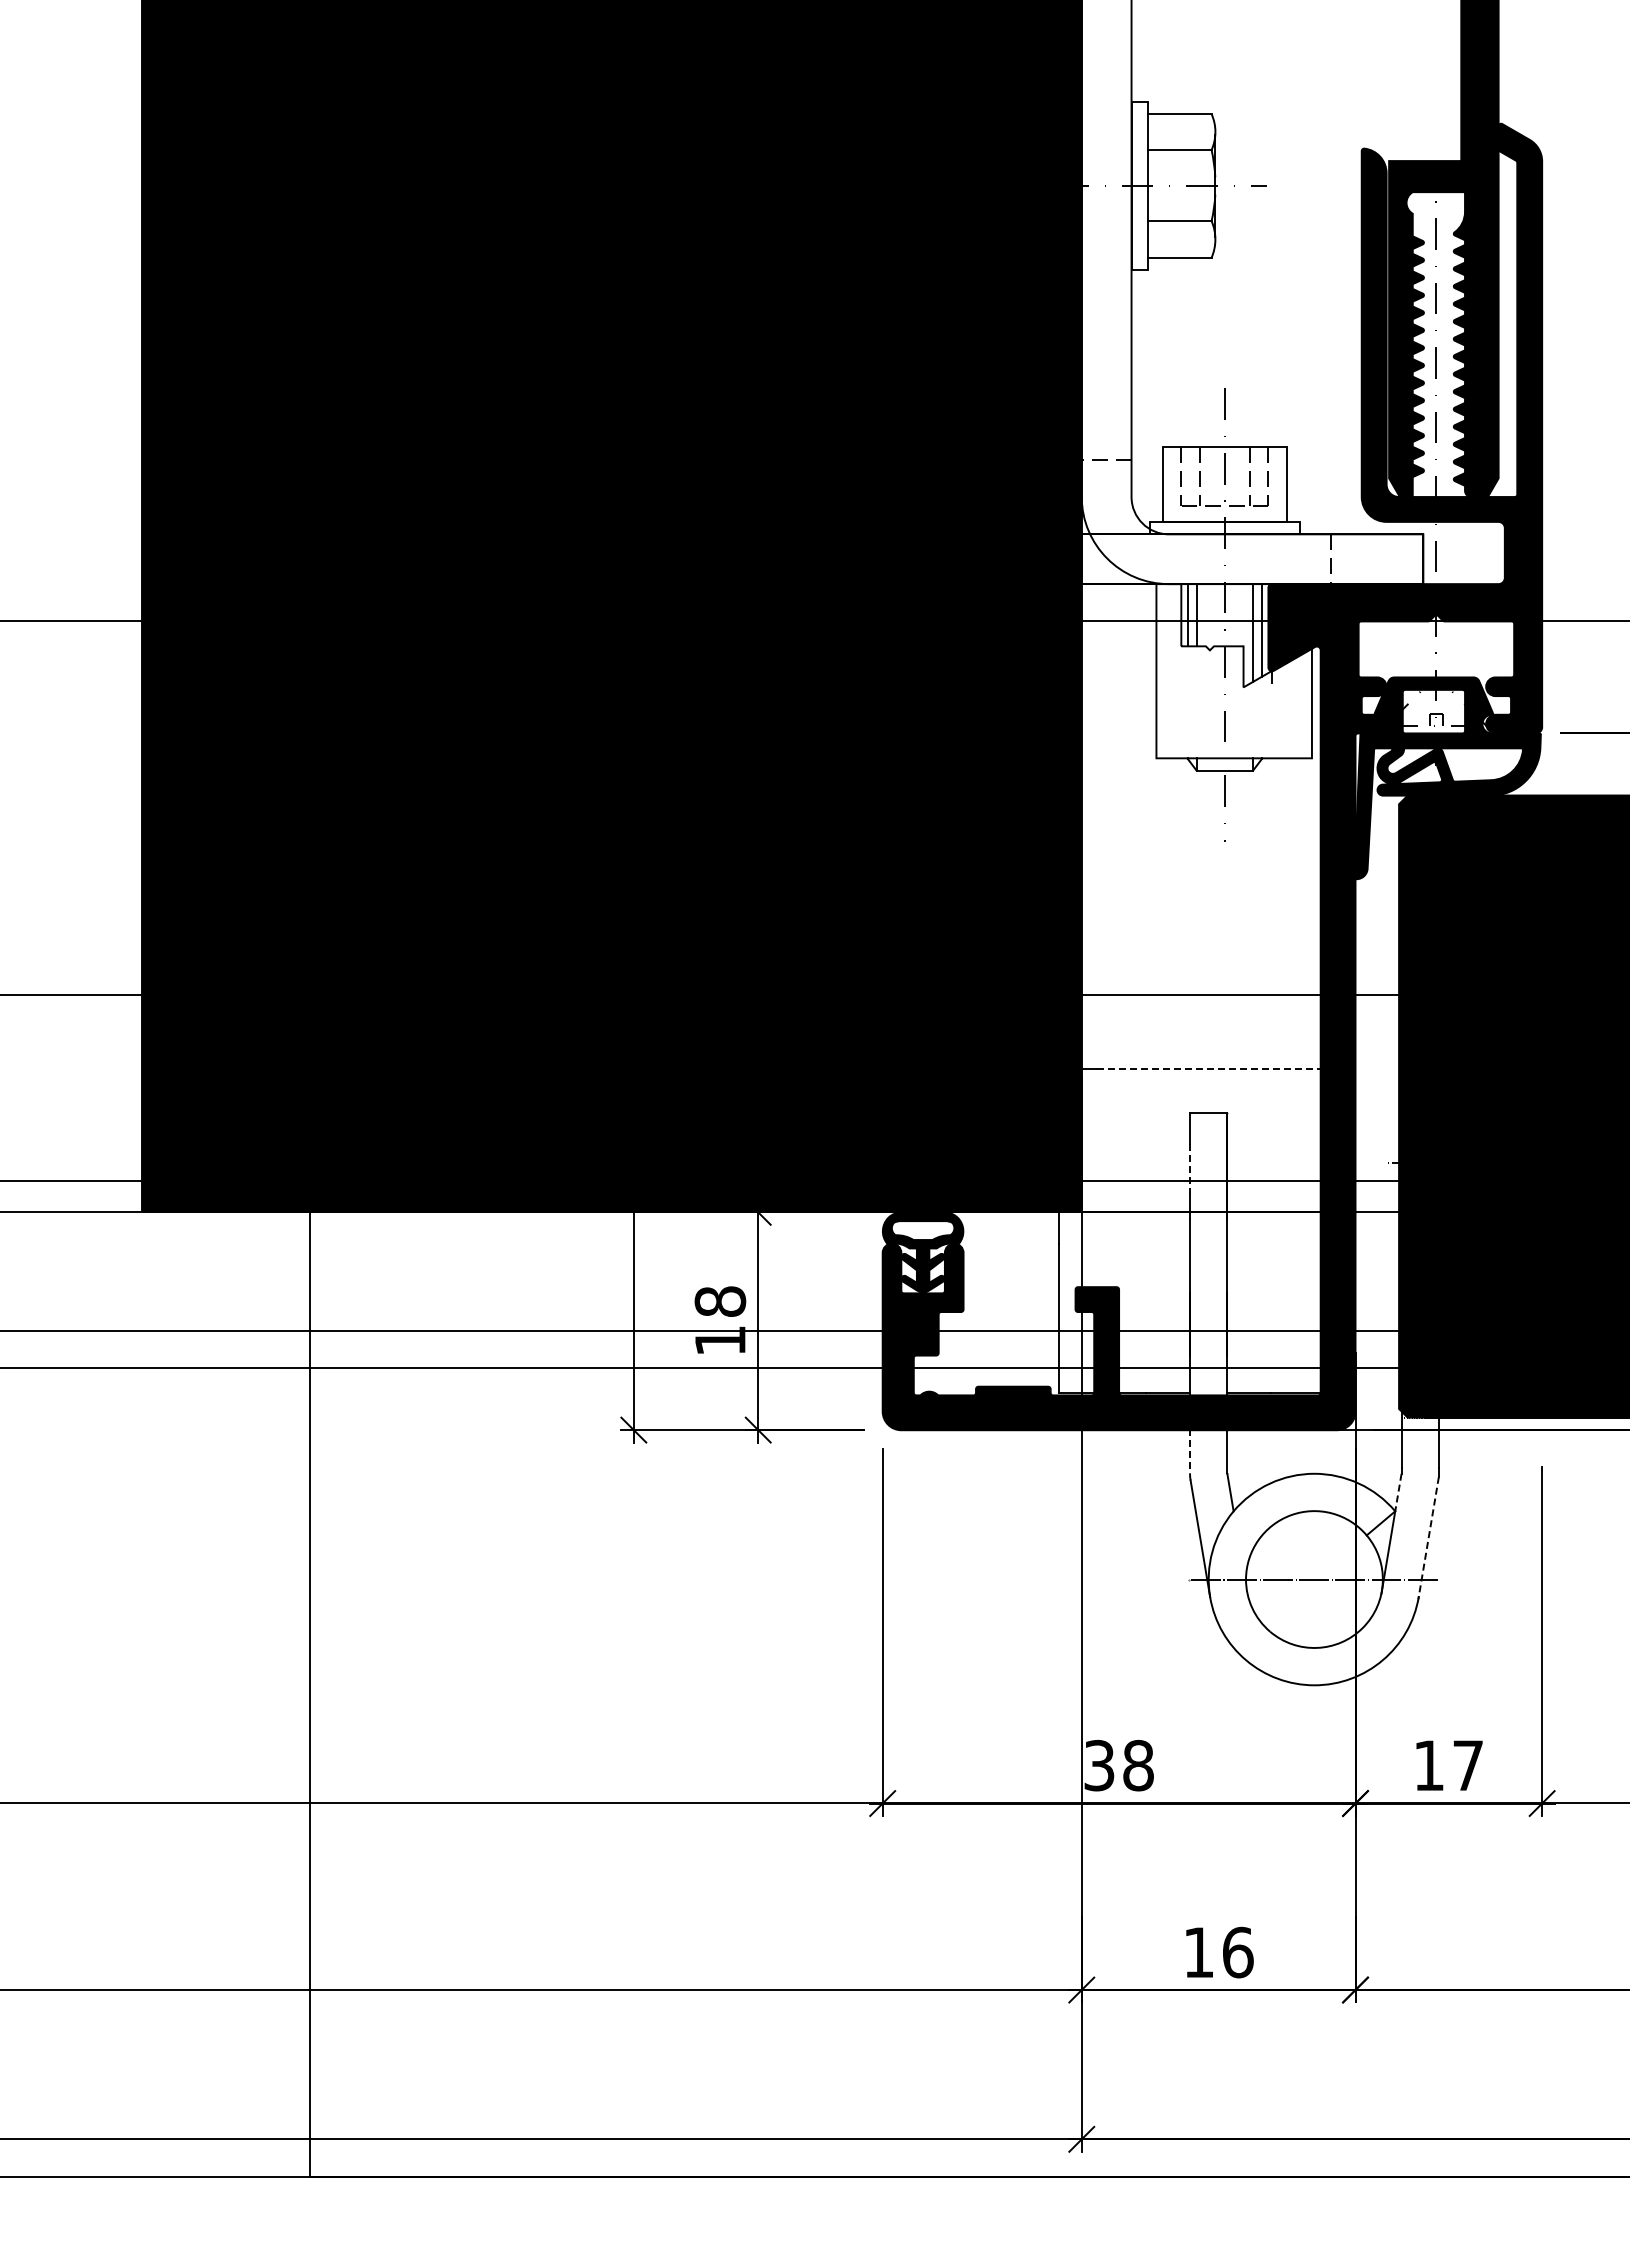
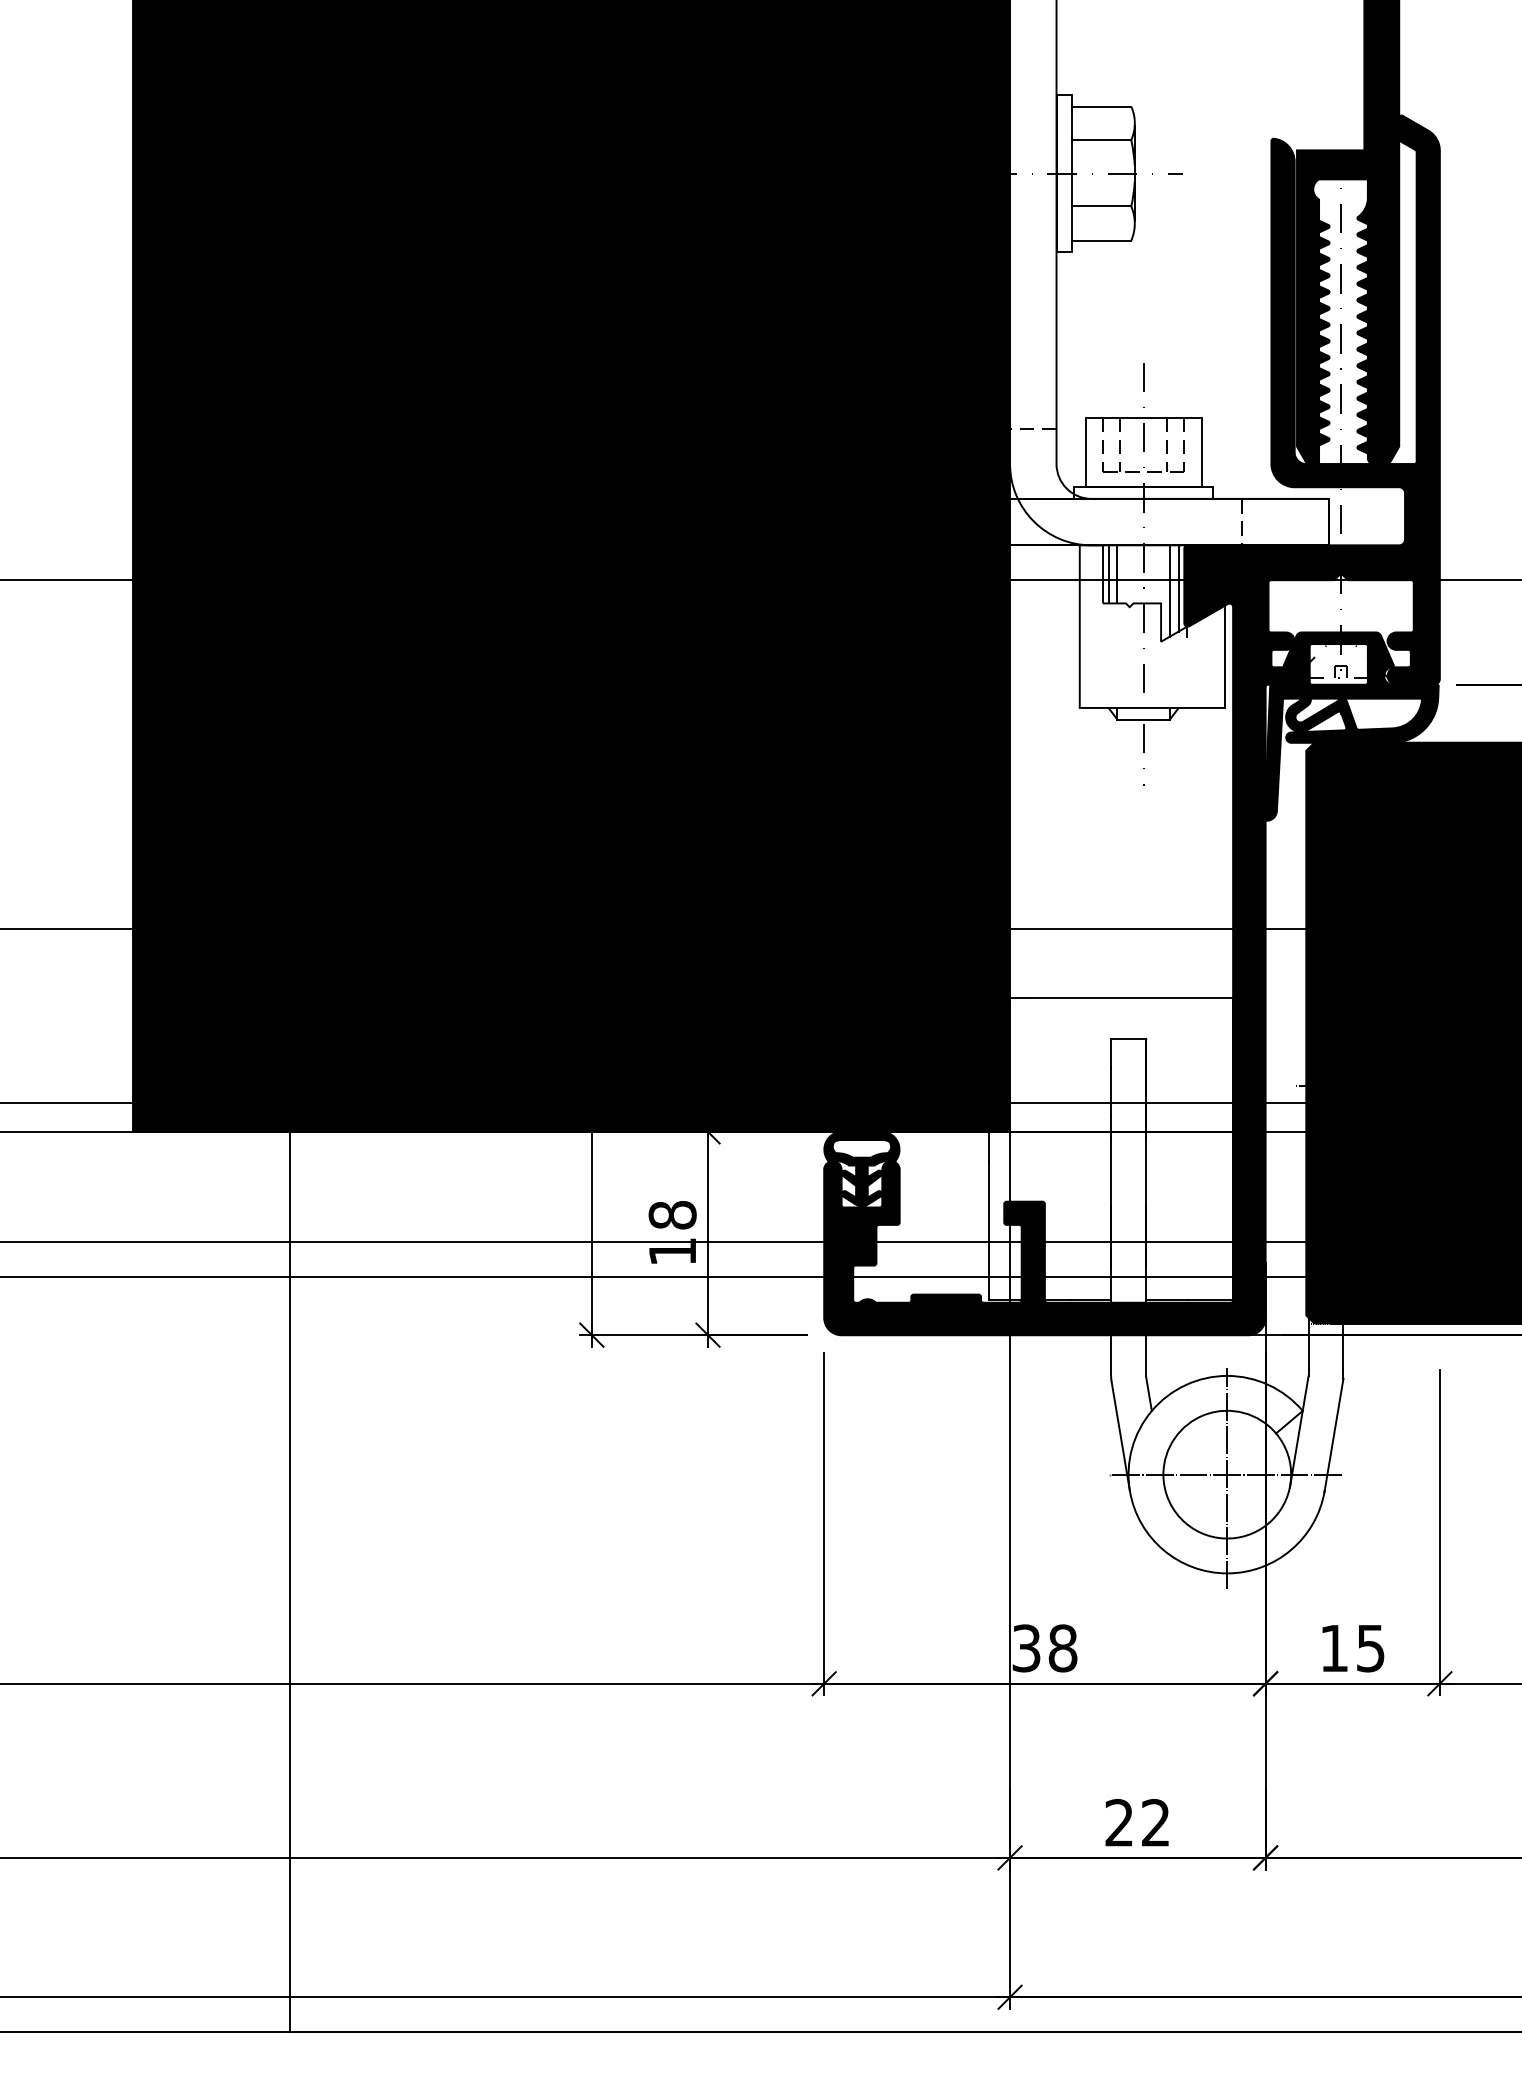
line: (1208, 1069) -> (1128, 998), dashed -> solid
line: (1190, 1168) -> (1111, 1090), dashed -> solid
line: (1190, 1451) -> (1111, 1355), dashed -> solid
line: (1398, 1493) -> (1305, 1394), dashed -> solid
line: (1428, 1536) -> (1333, 1434), dashed -> solid
line: (1314, 1583) -> (1227, 1478), added
text: (1467, 1765) -> (1370, 1648), 17 -> 15
text: (1218, 1952) -> (1137, 1822), 16 -> 22

